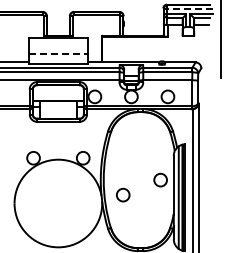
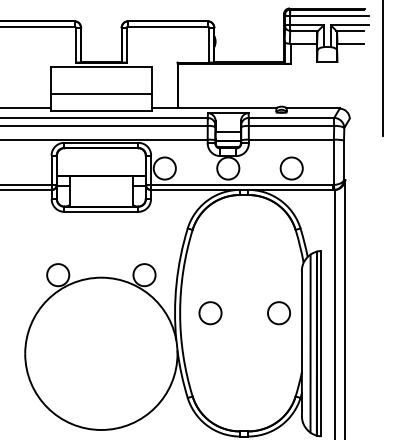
line: (187, 9) -> (325, 16), dashed -> solid
line: (58, 53) -> (101, 93), dashed -> solid
circle: (123, 194) -> (211, 312), moved

